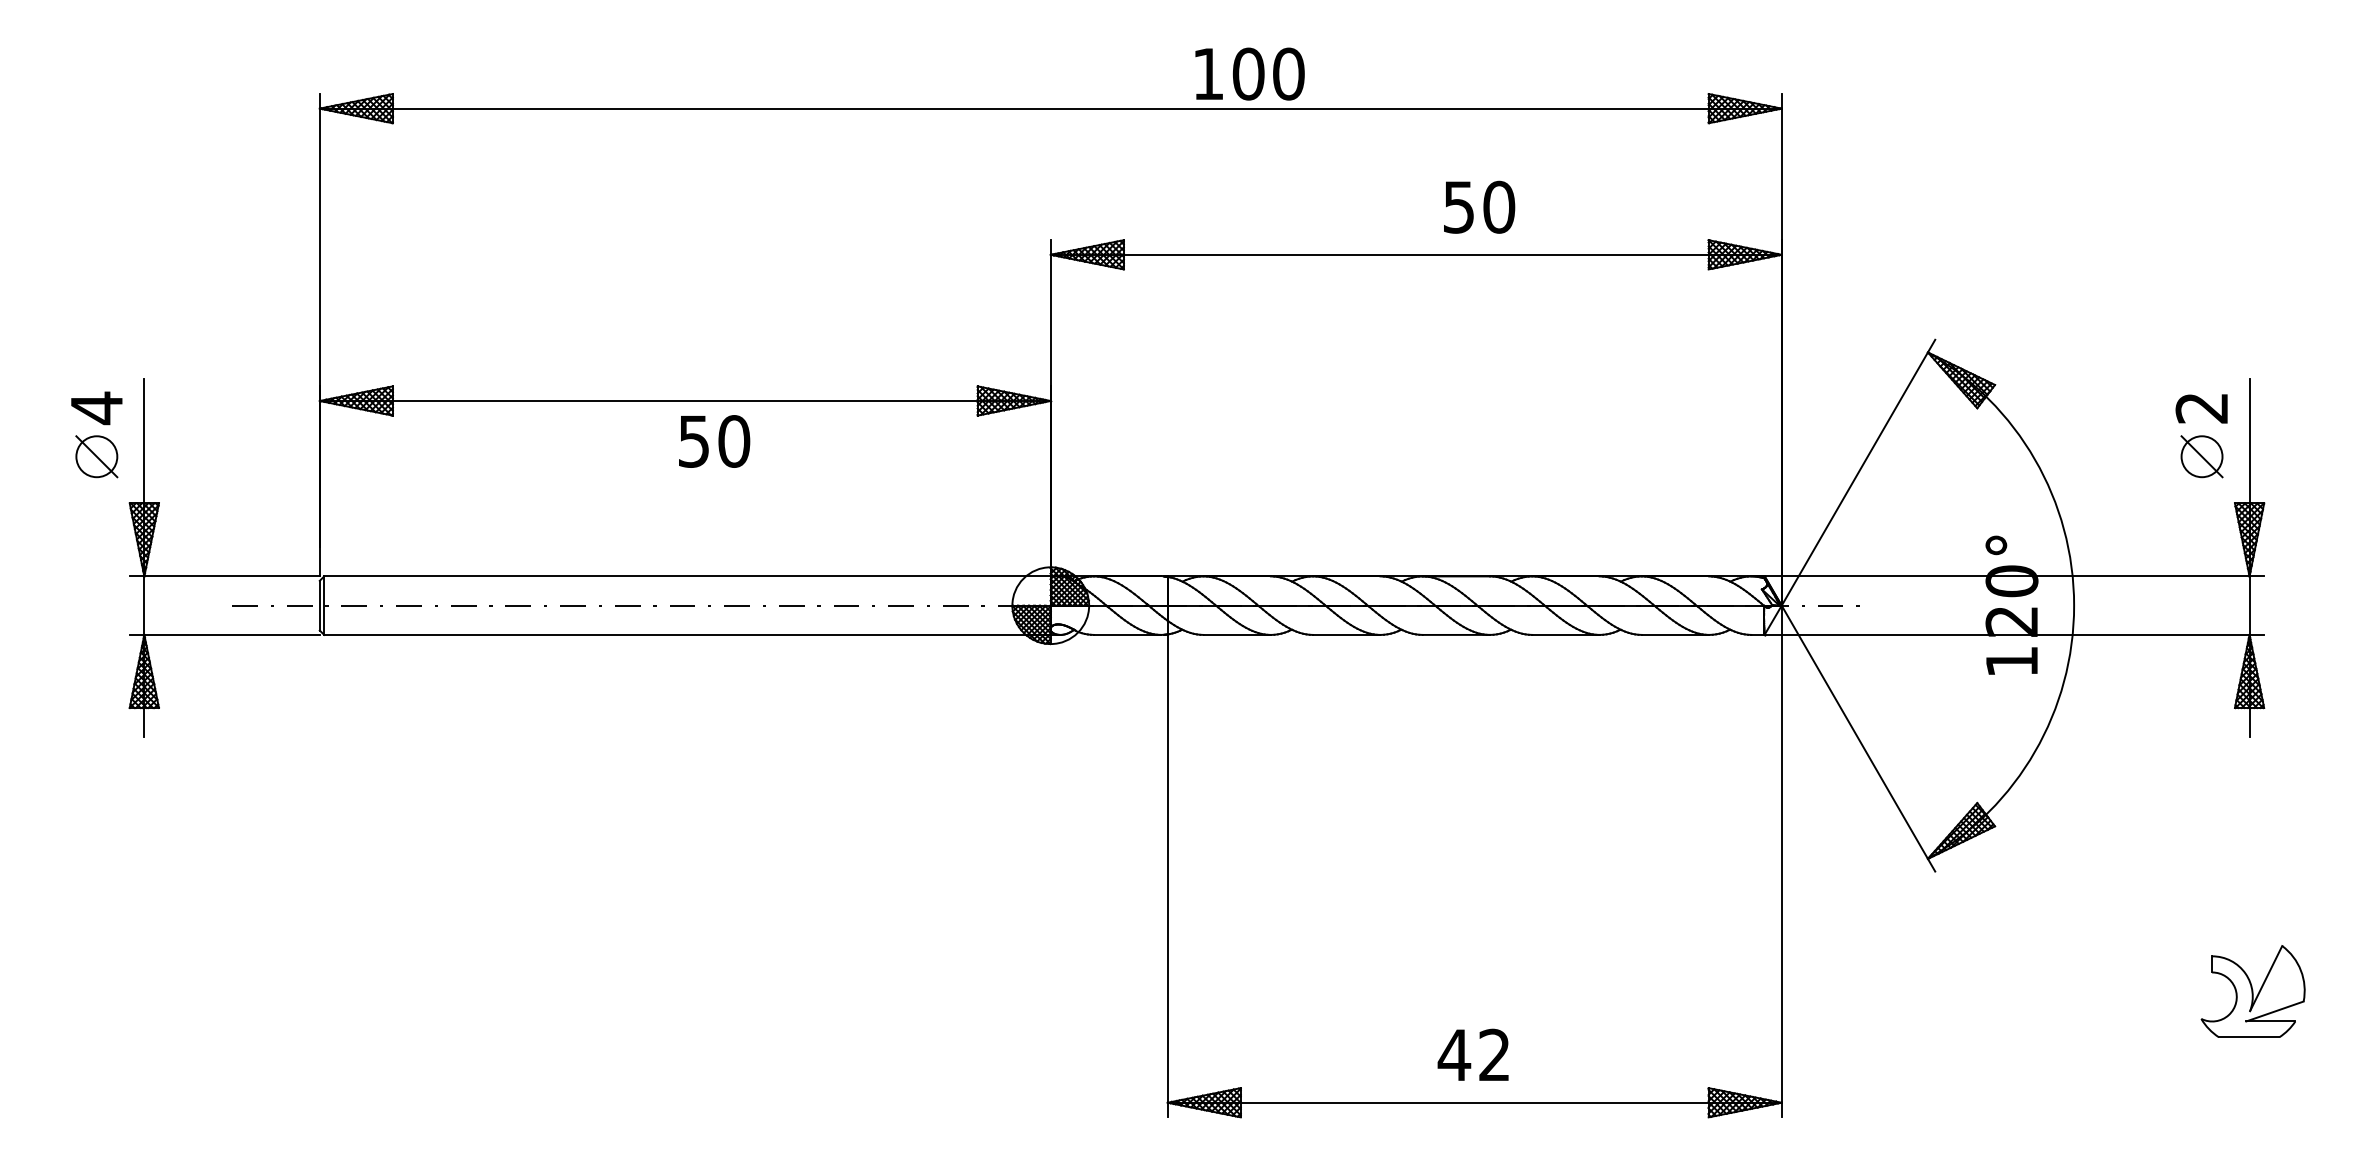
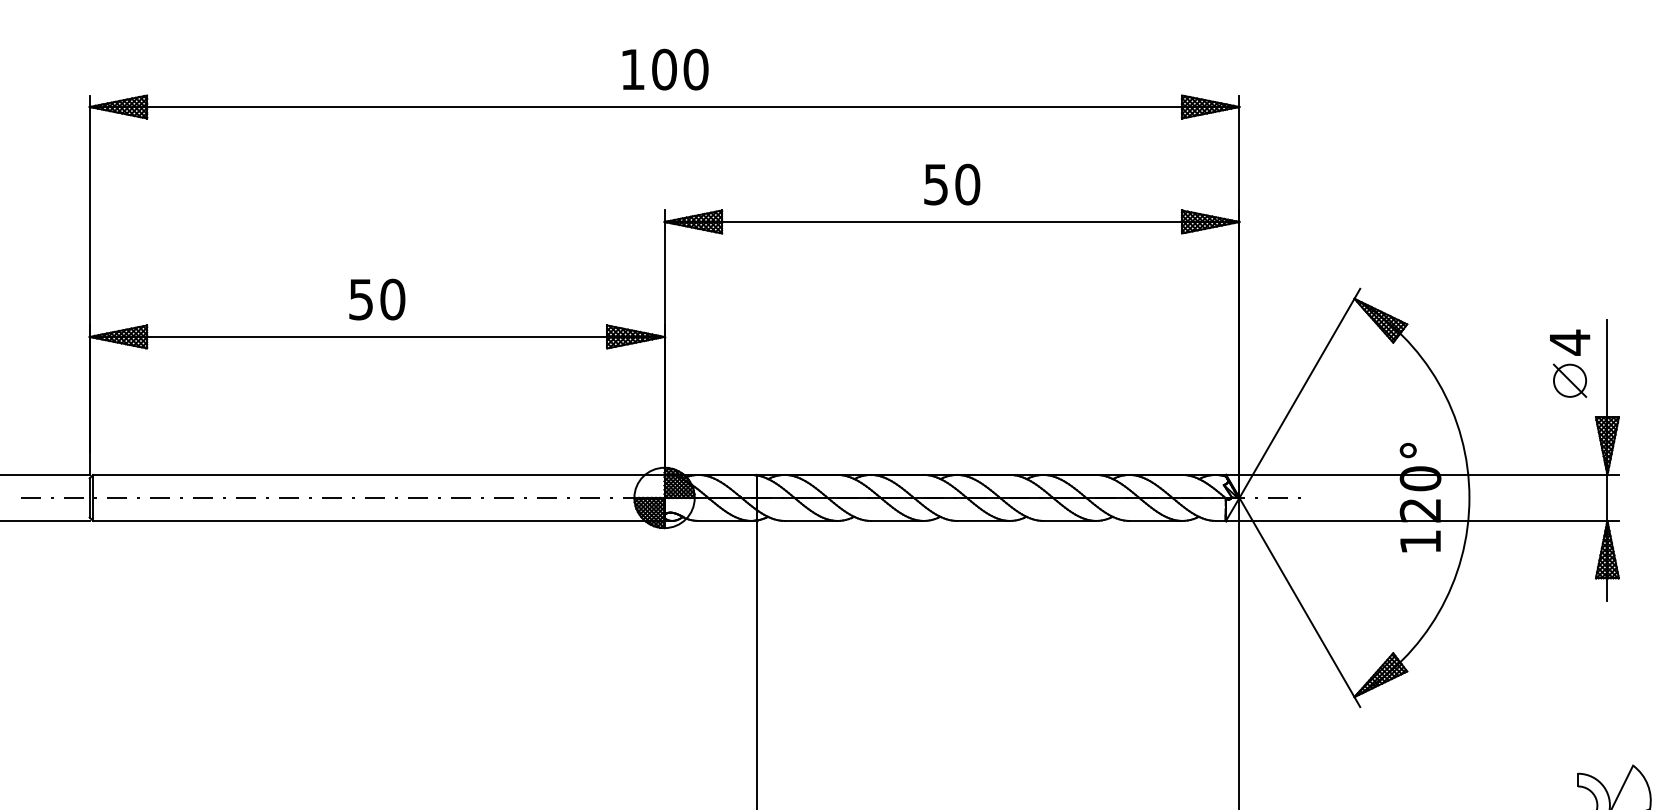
text: (1249, 73) -> (665, 69), moved
text: (1479, 206) -> (952, 183), moved
text: (2201, 408) -> (1569, 342), 2 -> 4
text: (714, 441) -> (377, 299), moved

